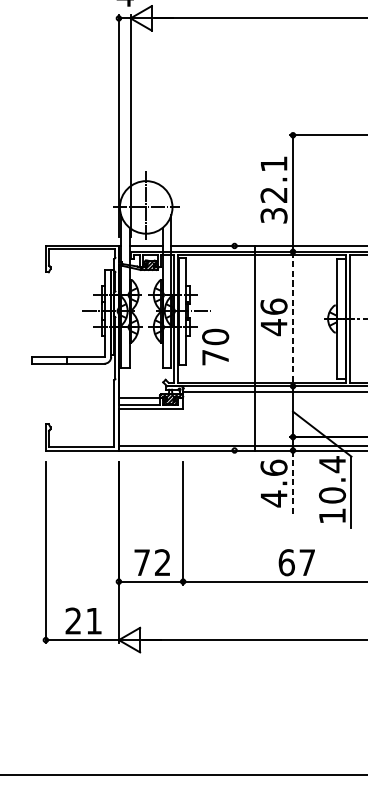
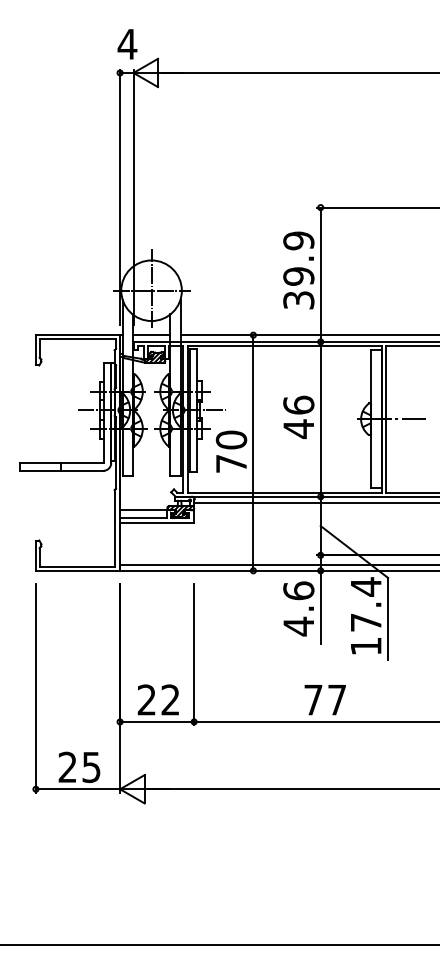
text: (273, 179) -> (298, 258), 32.1 -> 39.9
line: (292, 319) -> (320, 419), dashed -> solid
line: (255, 347) -> (253, 452), moved
line: (292, 482) -> (320, 607), dashed -> solid
text: (331, 495) -> (365, 622), 10.4 -> 17.4
text: (141, 562) -> (146, 699), 72 -> 22
text: (286, 562) -> (313, 699), 67 -> 77
text: (94, 621) -> (91, 767), 21 -> 25

